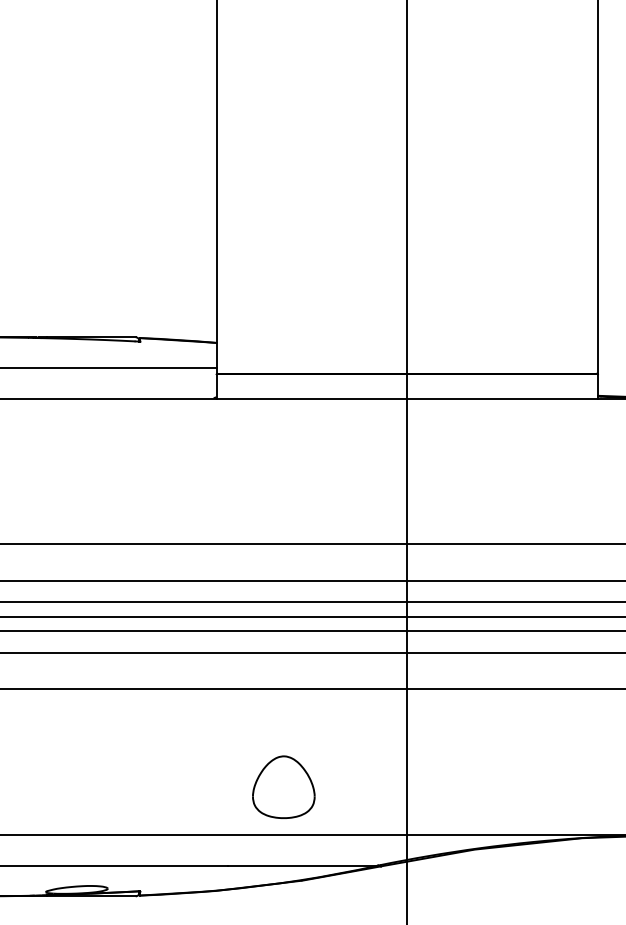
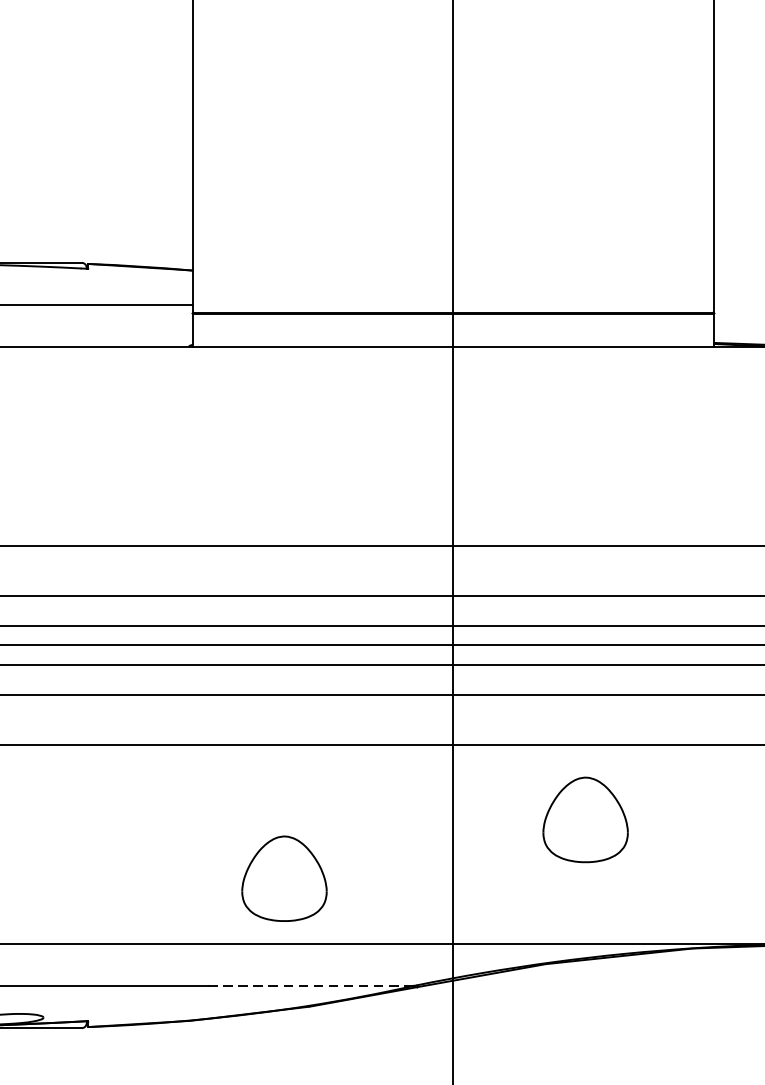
part: (503, 743) -> (585, 818), added
line: (303, 865) -> (311, 985), solid -> dashed

